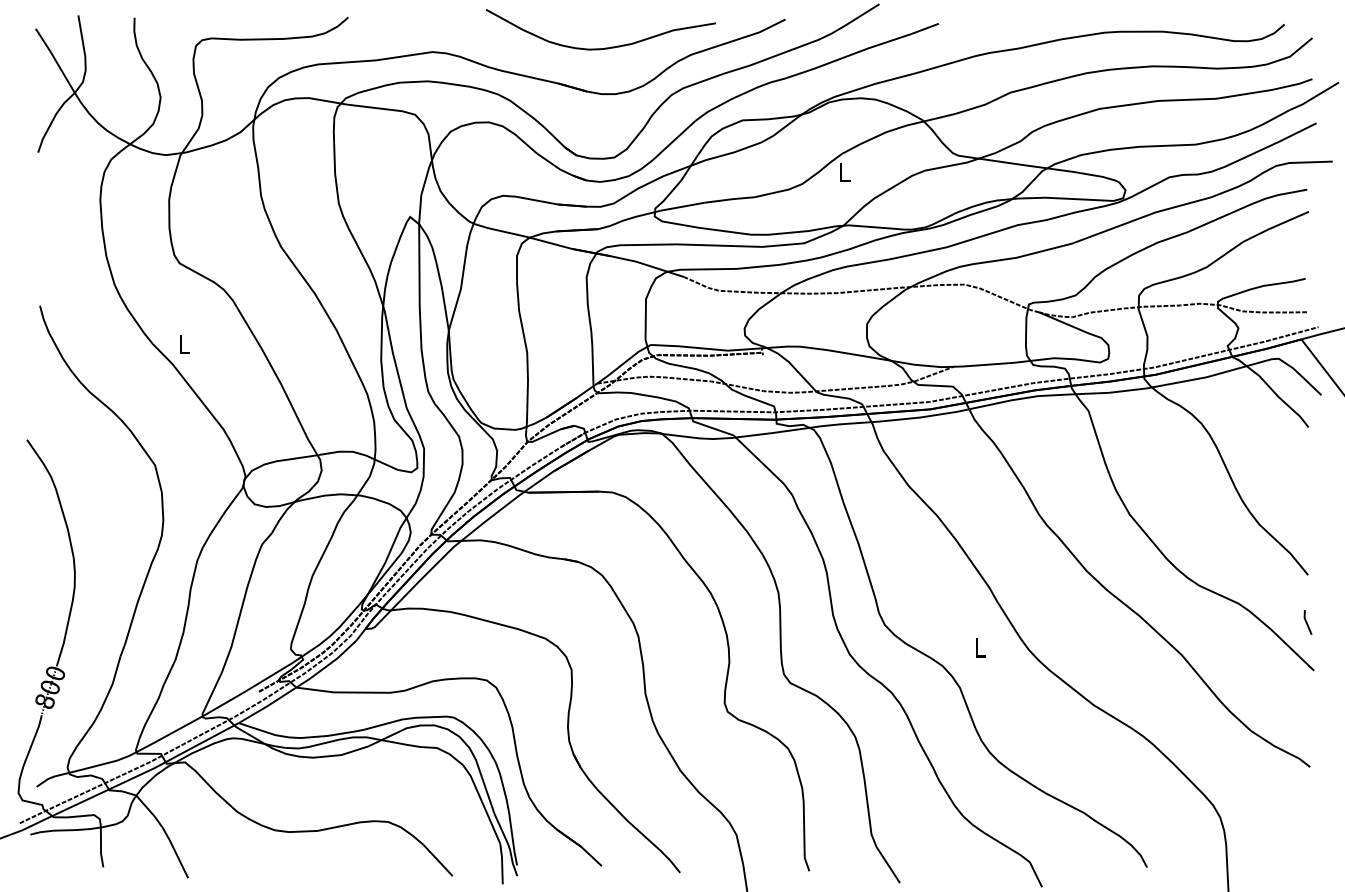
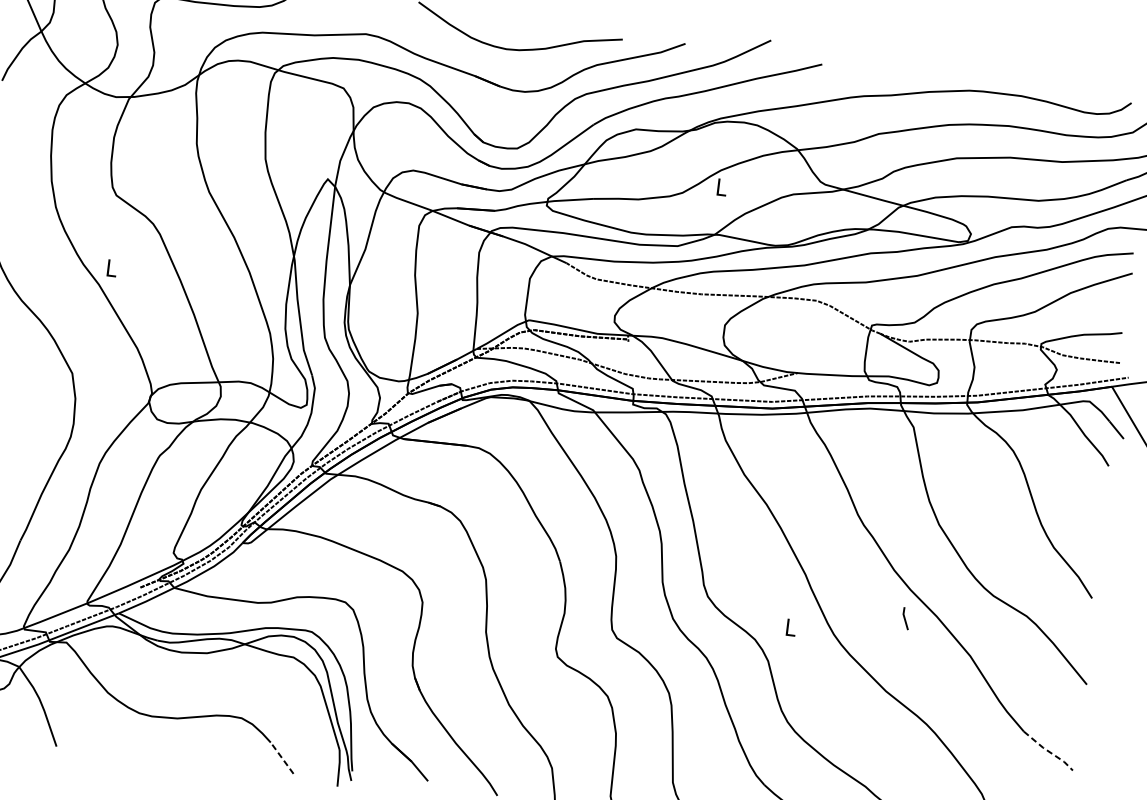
line: (1307, 622) -> (905, 618), moved
line: (1281, 749) -> (1049, 751), solid -> dashed
line: (437, 860) -> (281, 758), solid -> dashed

